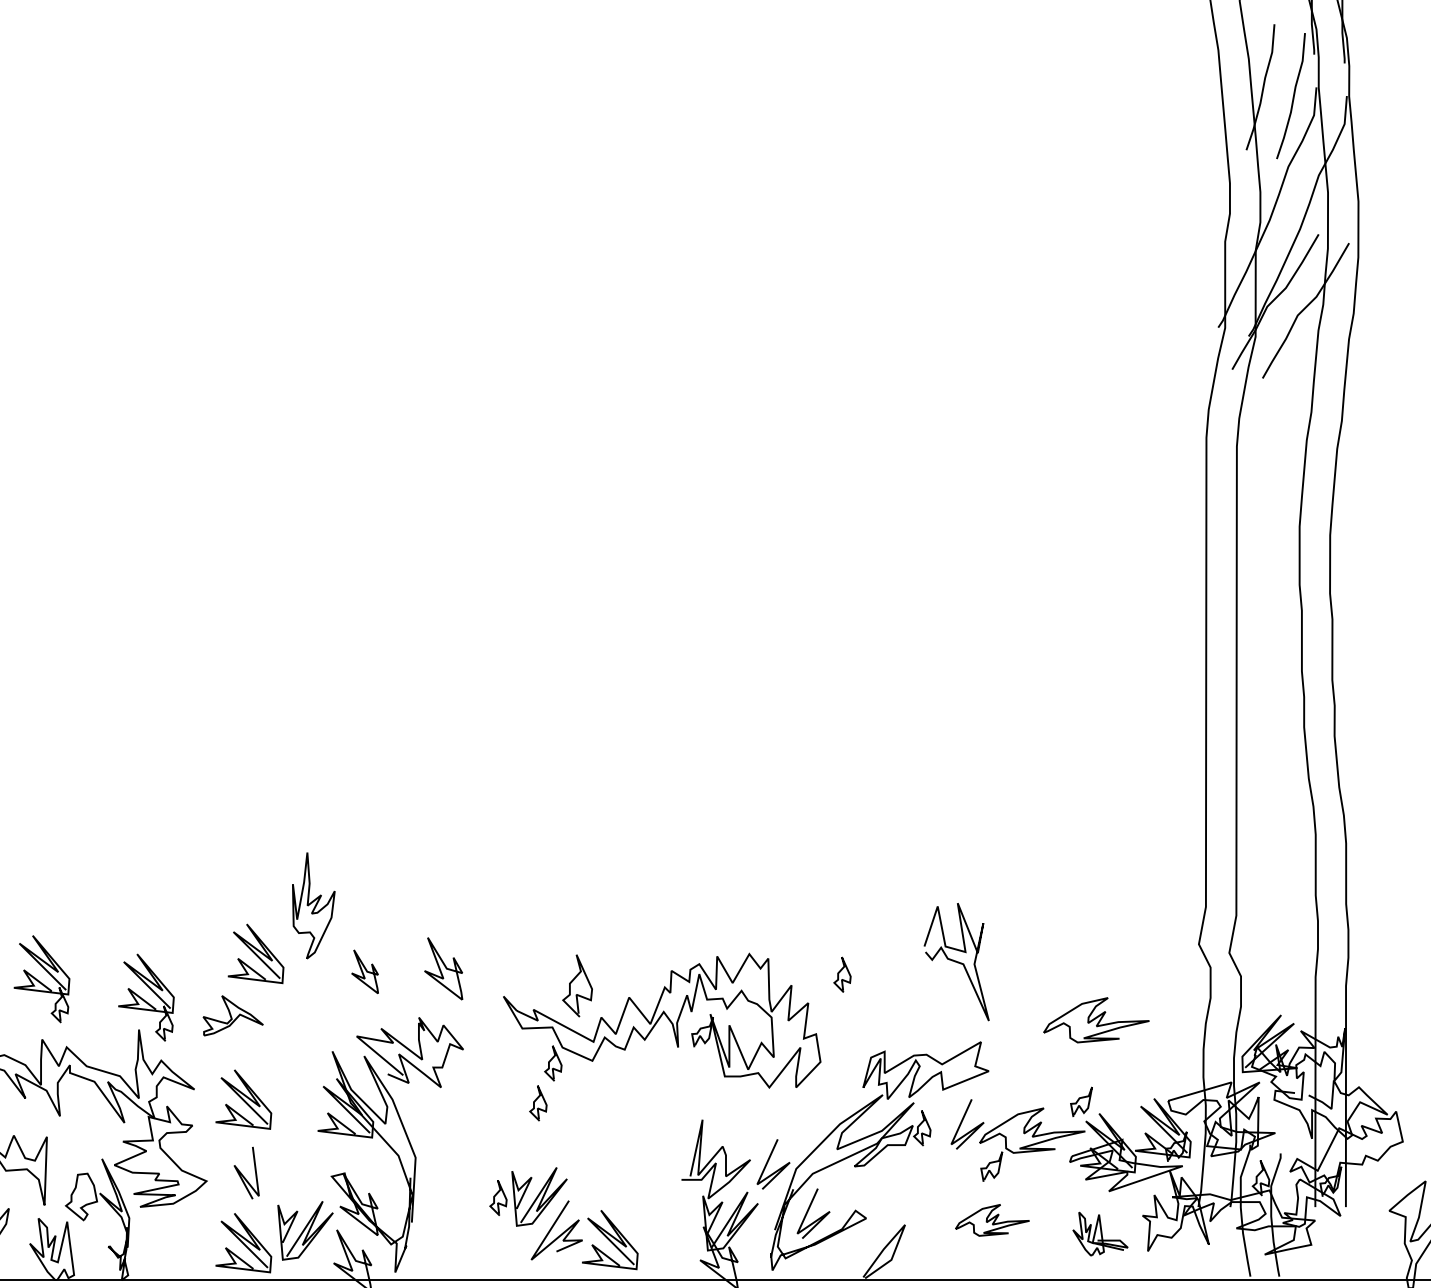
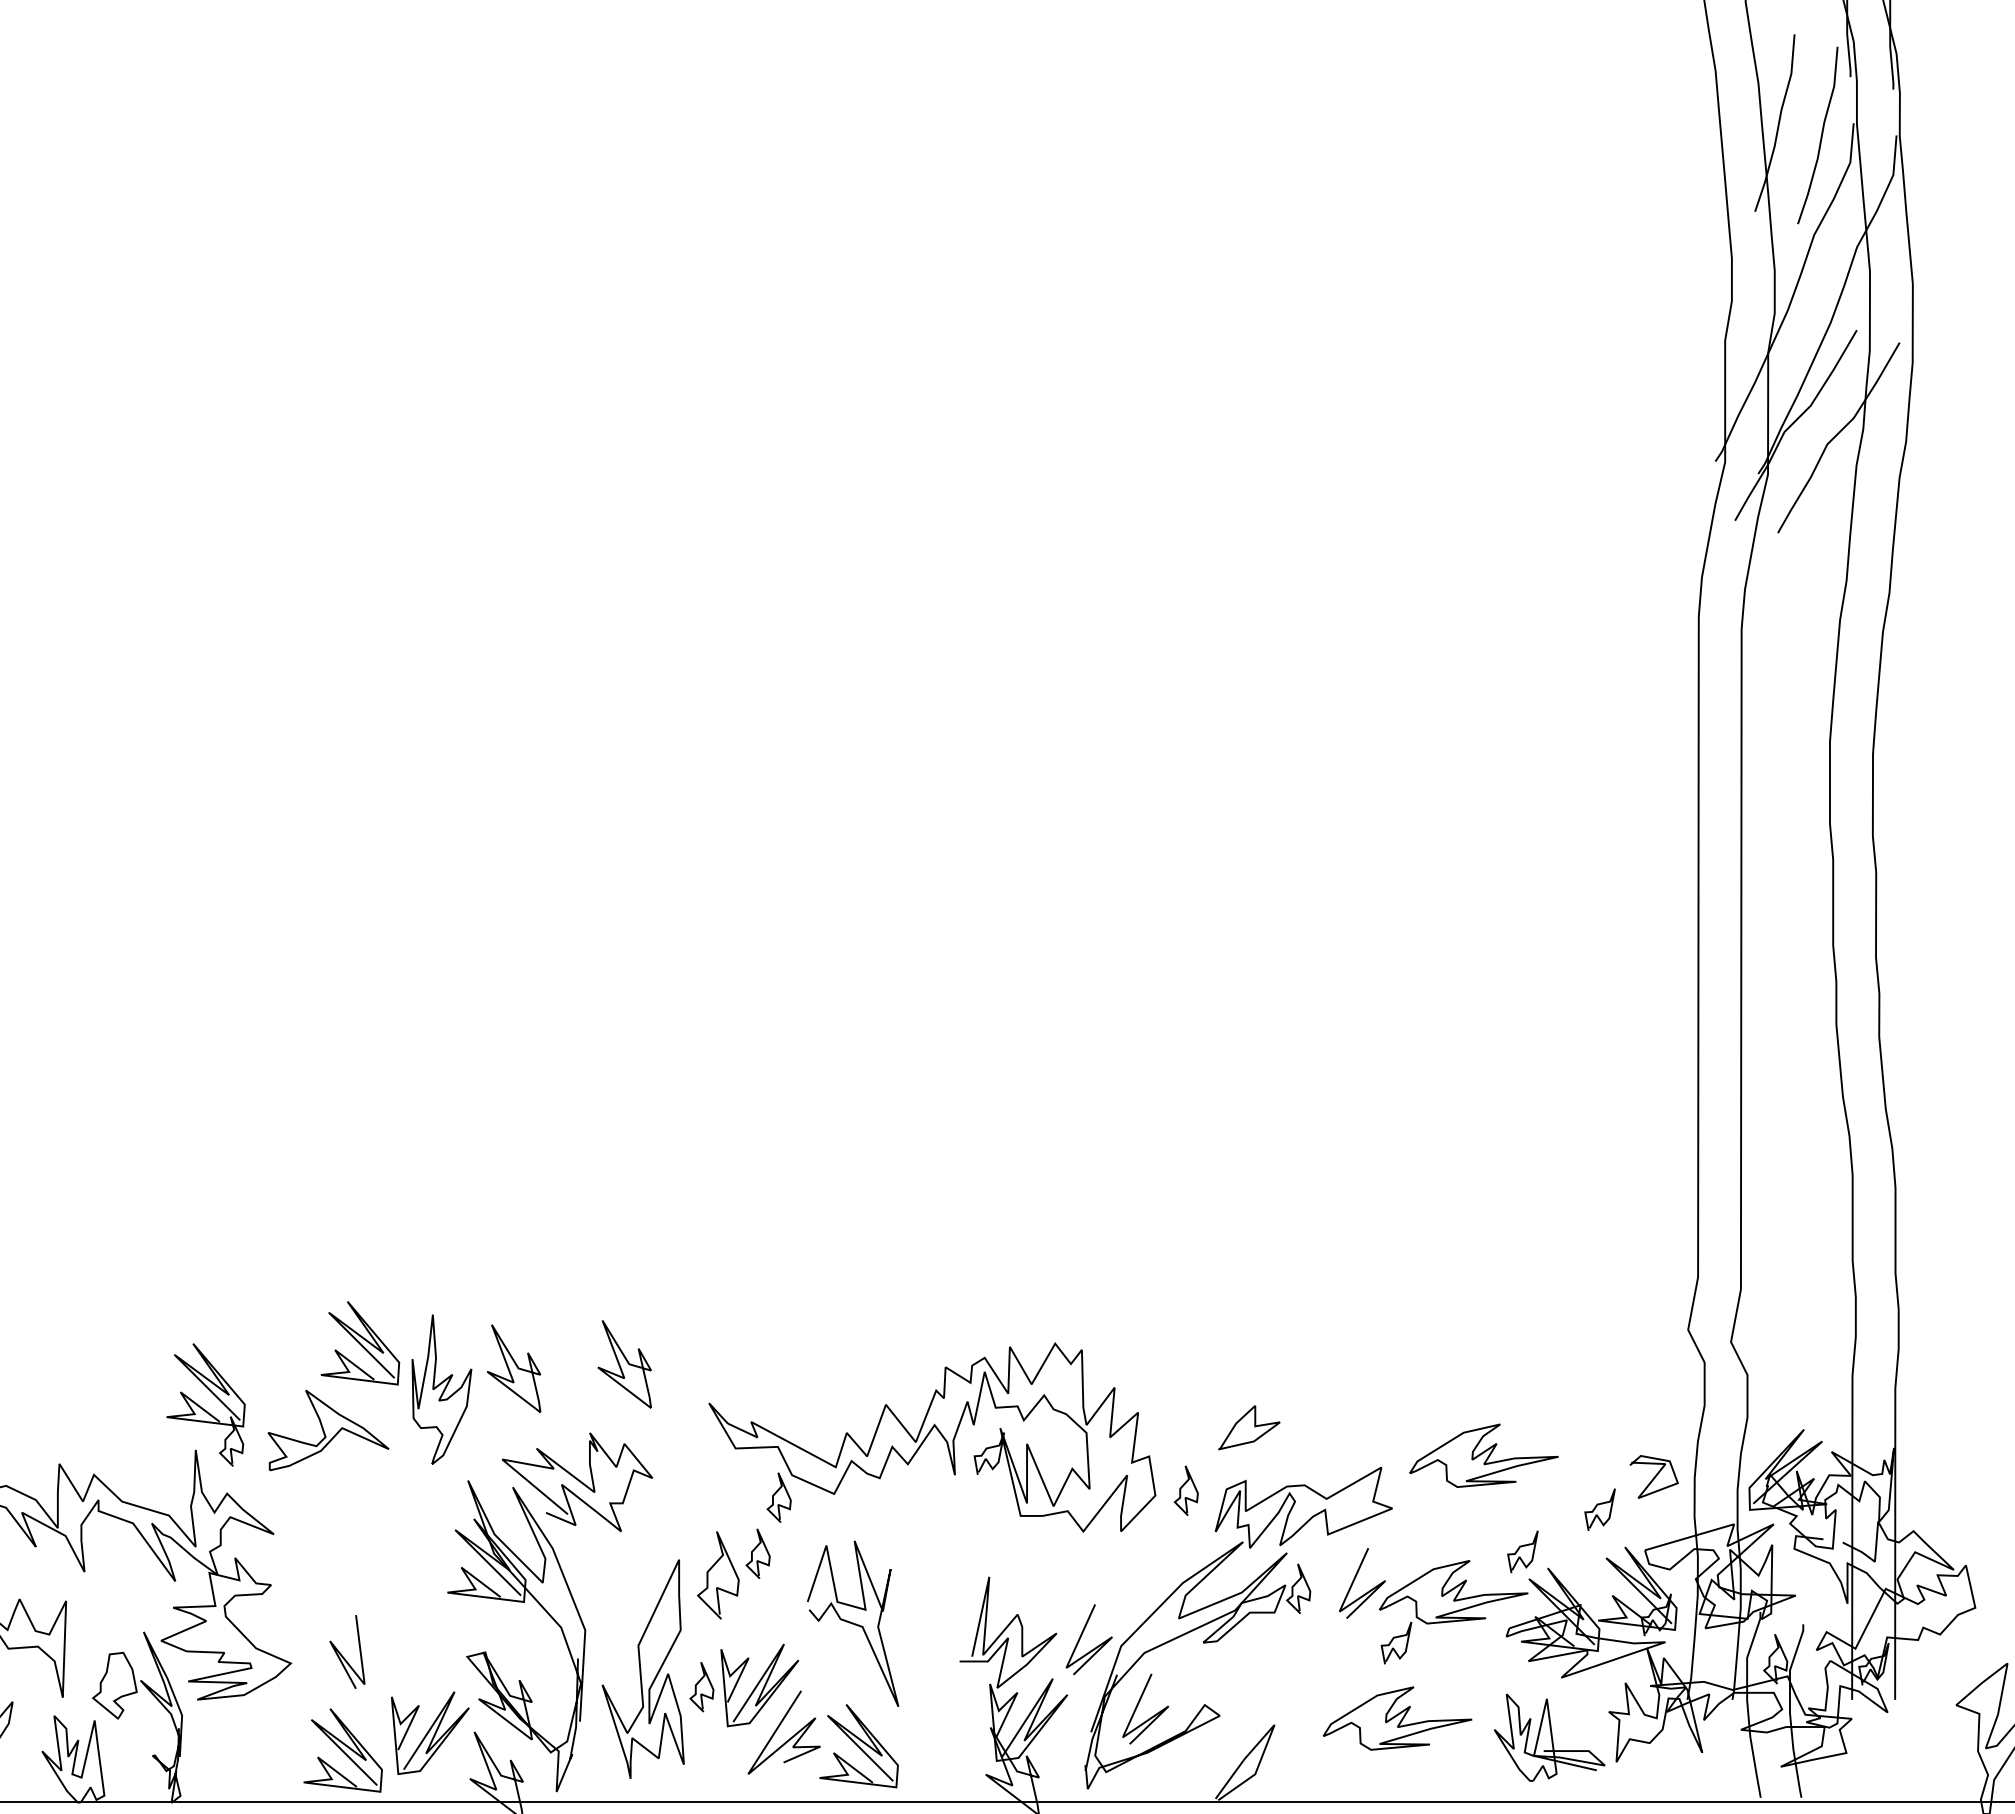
part: (313, 905) -> (441, 1389), moved
curve: (956, 961) -> (853, 1623), moved
part: (364, 971) -> (513, 1368), size x1.43
curve: (839, 974) -> (1181, 1490), moved
part: (41, 978) -> (58, 1378), removed
curve: (573, 980) -> (712, 1568), moved
curve: (890, 1013) -> (1254, 1427), added
part: (233, 1015) -> (328, 1430), size x1.43
part: (1096, 1020) -> (1483, 1455), moved
curve: (1174, 1048) -> (1654, 1476), added
curve: (1134, 1069) -> (1597, 1506), added
curve: (243, 1099) -> (342, 1548), removed
part: (456, 1184) -> (642, 1668), added
part: (992, 1220) -> (1397, 1718), size x1.43
part: (1100, 1233) -> (1549, 1737), size x1.43

